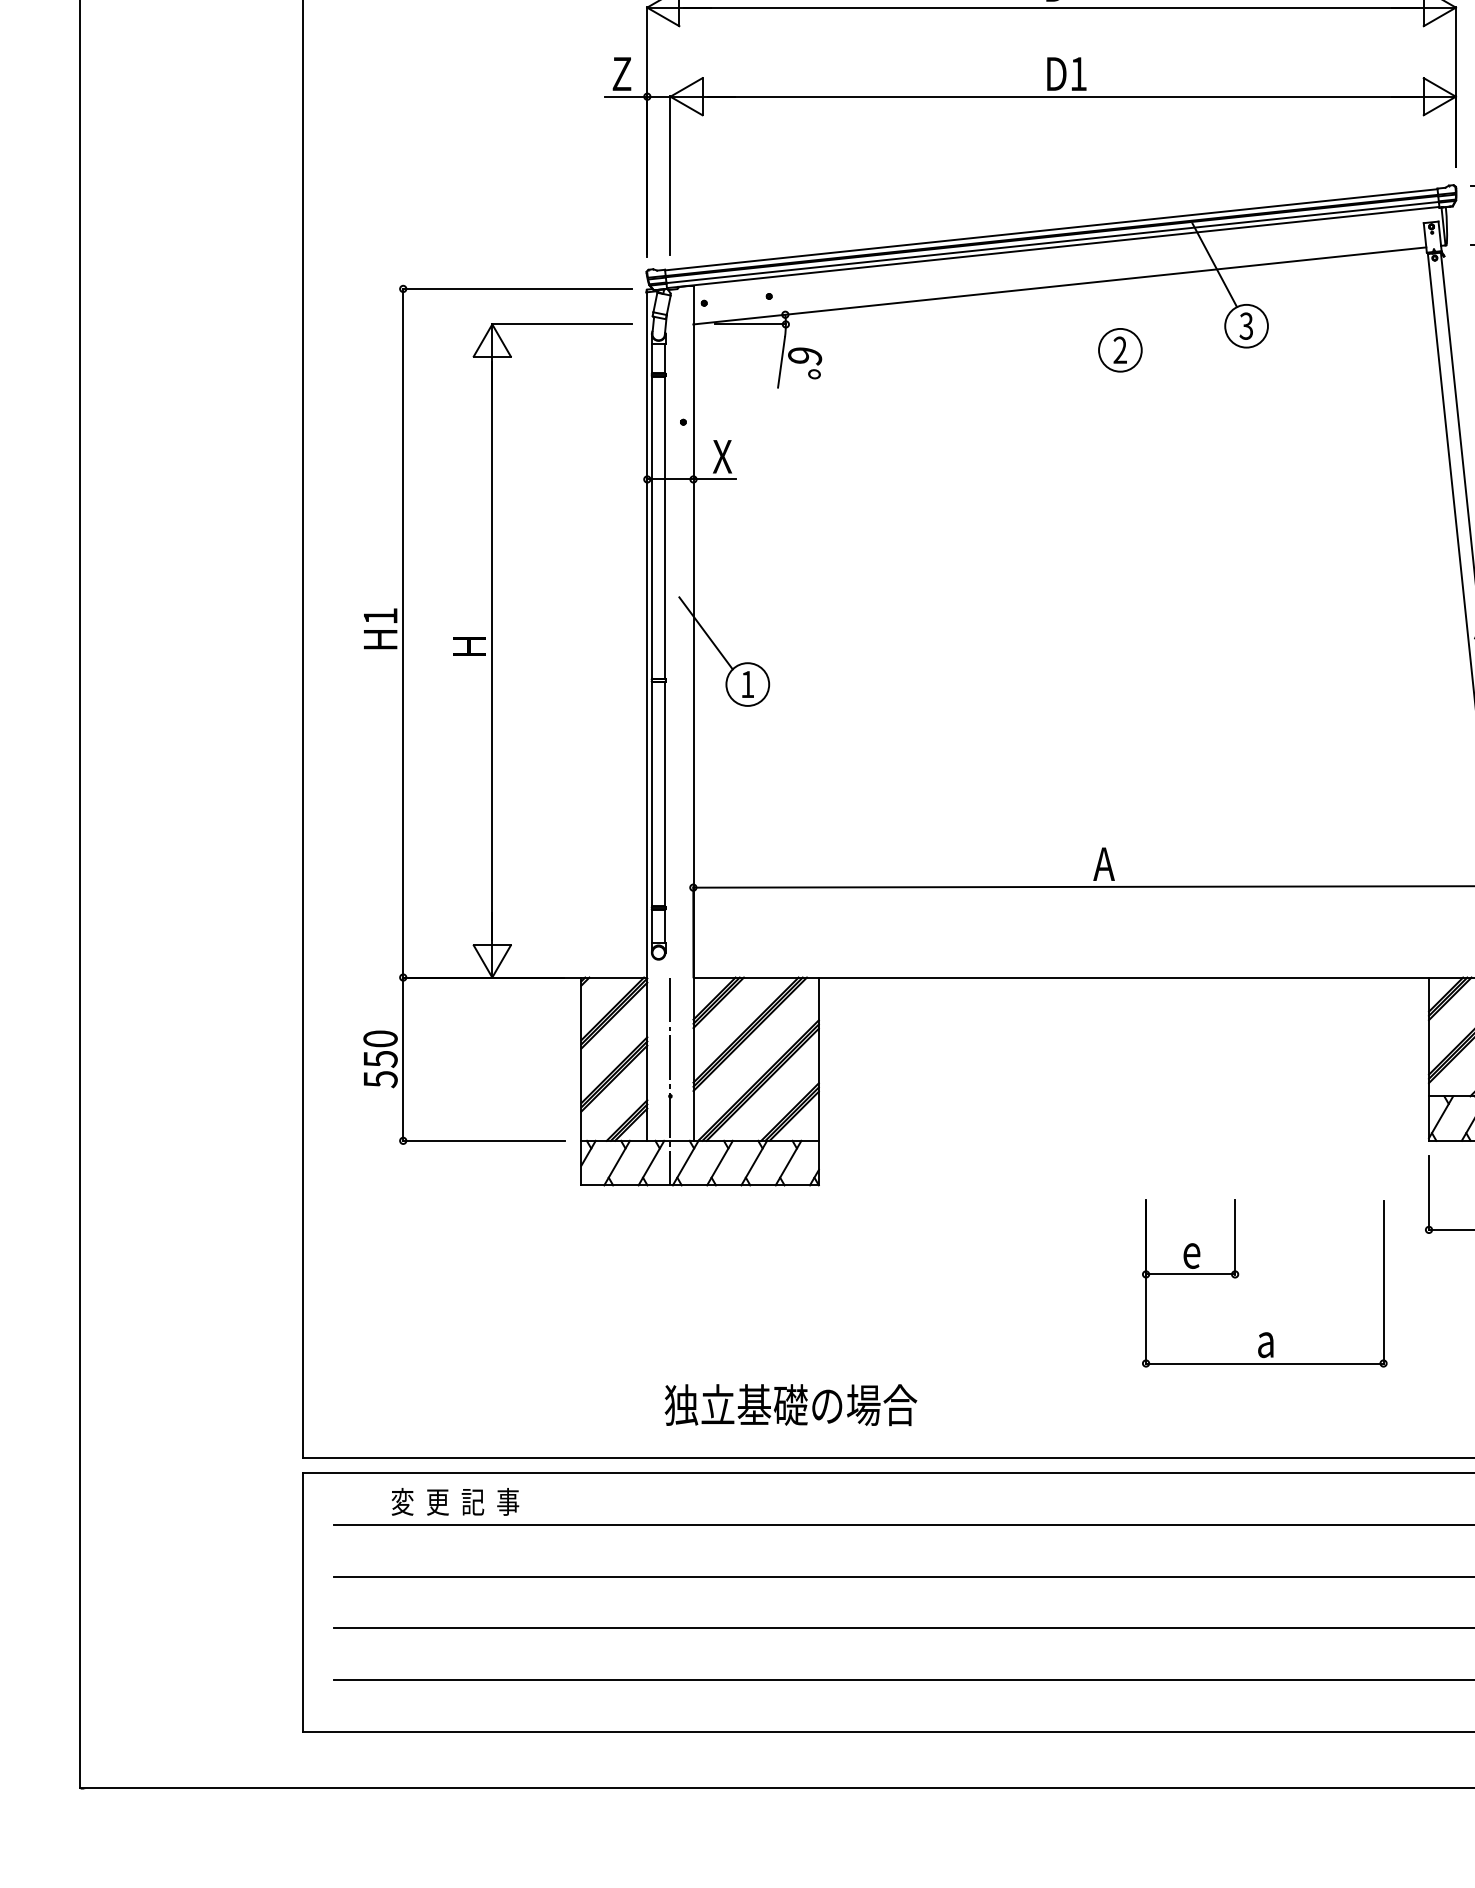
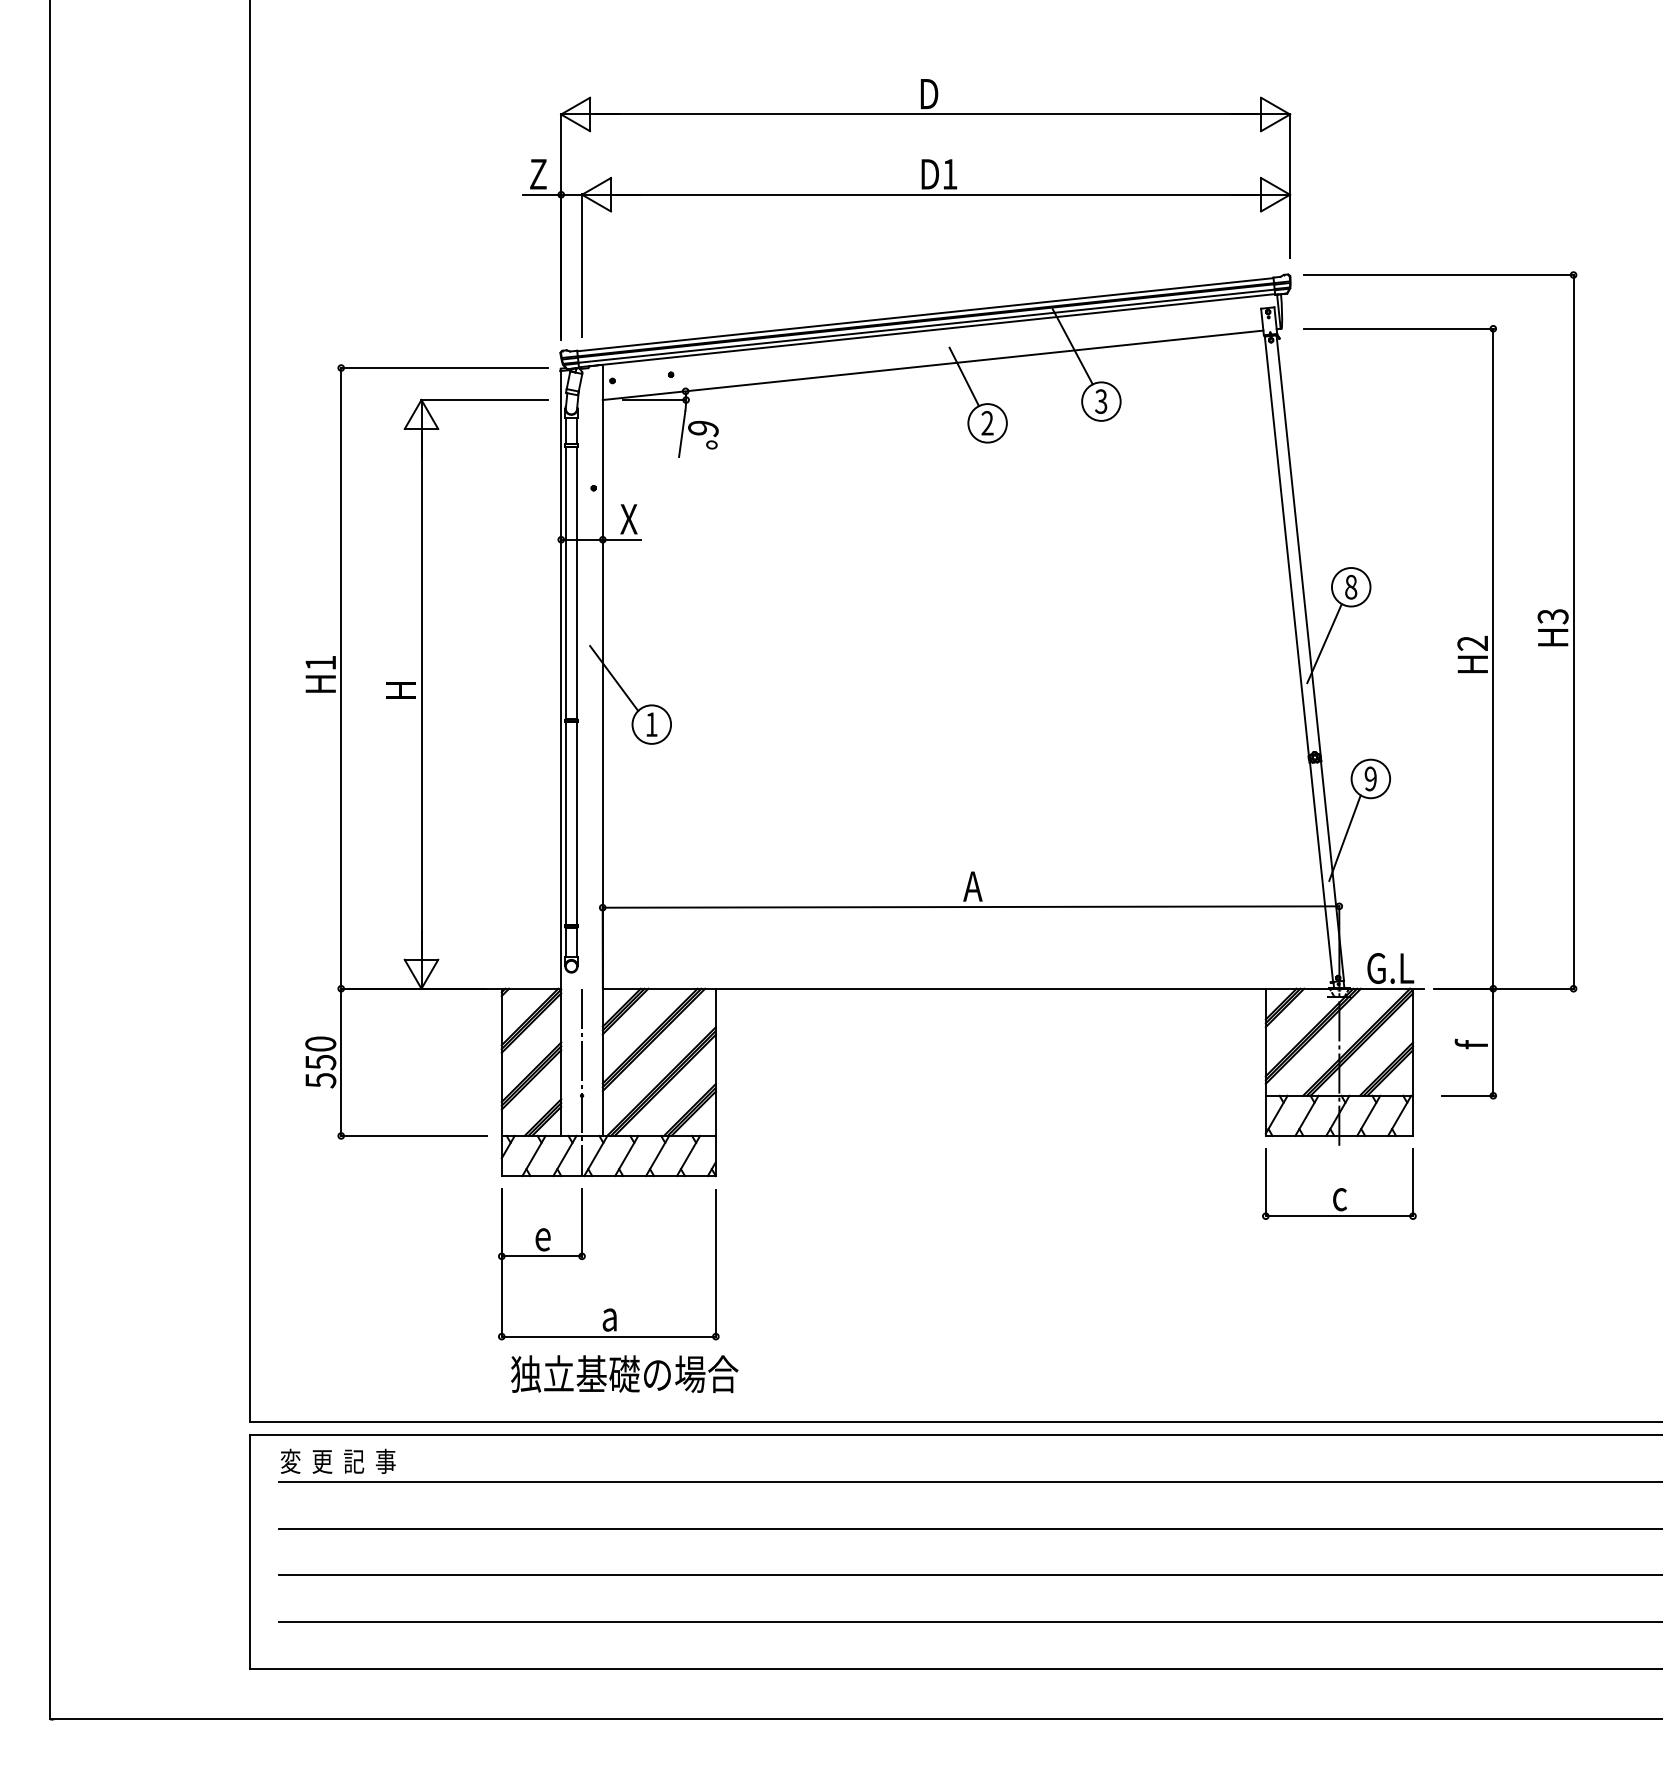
line: (1093, 298) -> (963, 376), added
part: (1238, 1276) -> (585, 1258), moved
text: (790, 1404) -> (624, 1373), moved
text: (455, 1500) -> (338, 1460), moved

